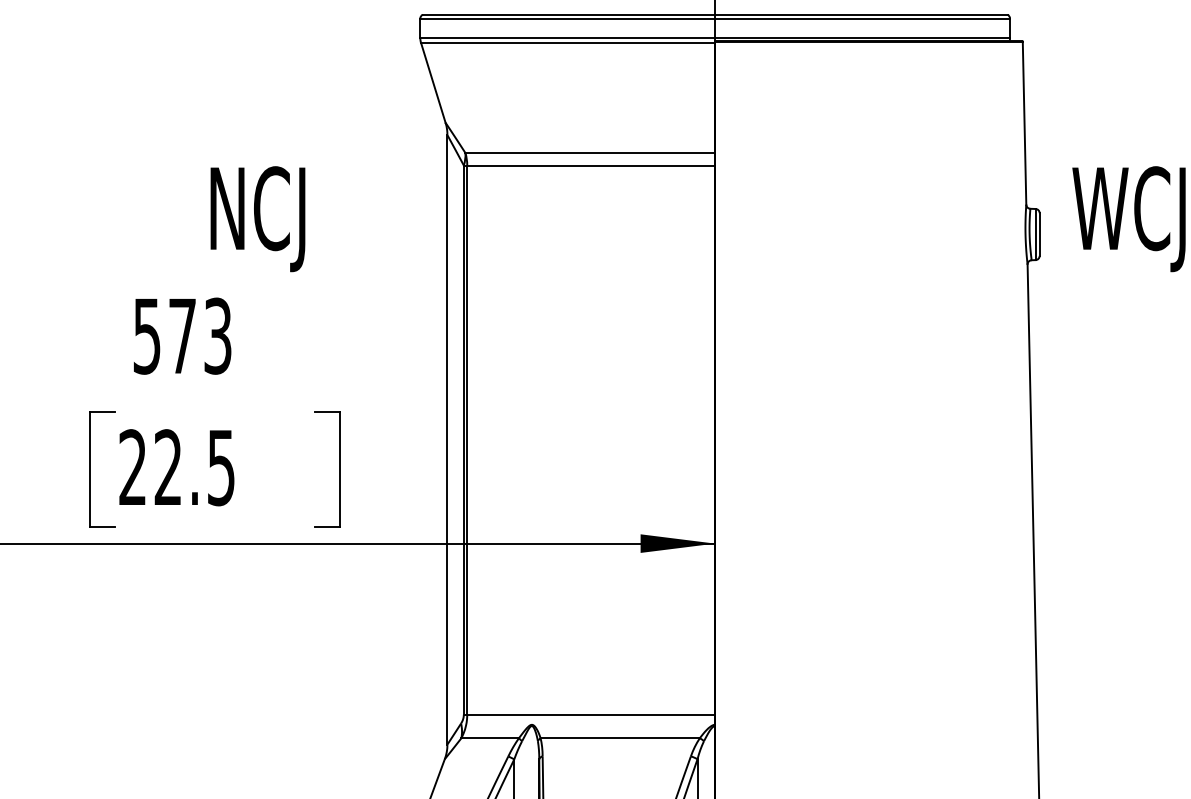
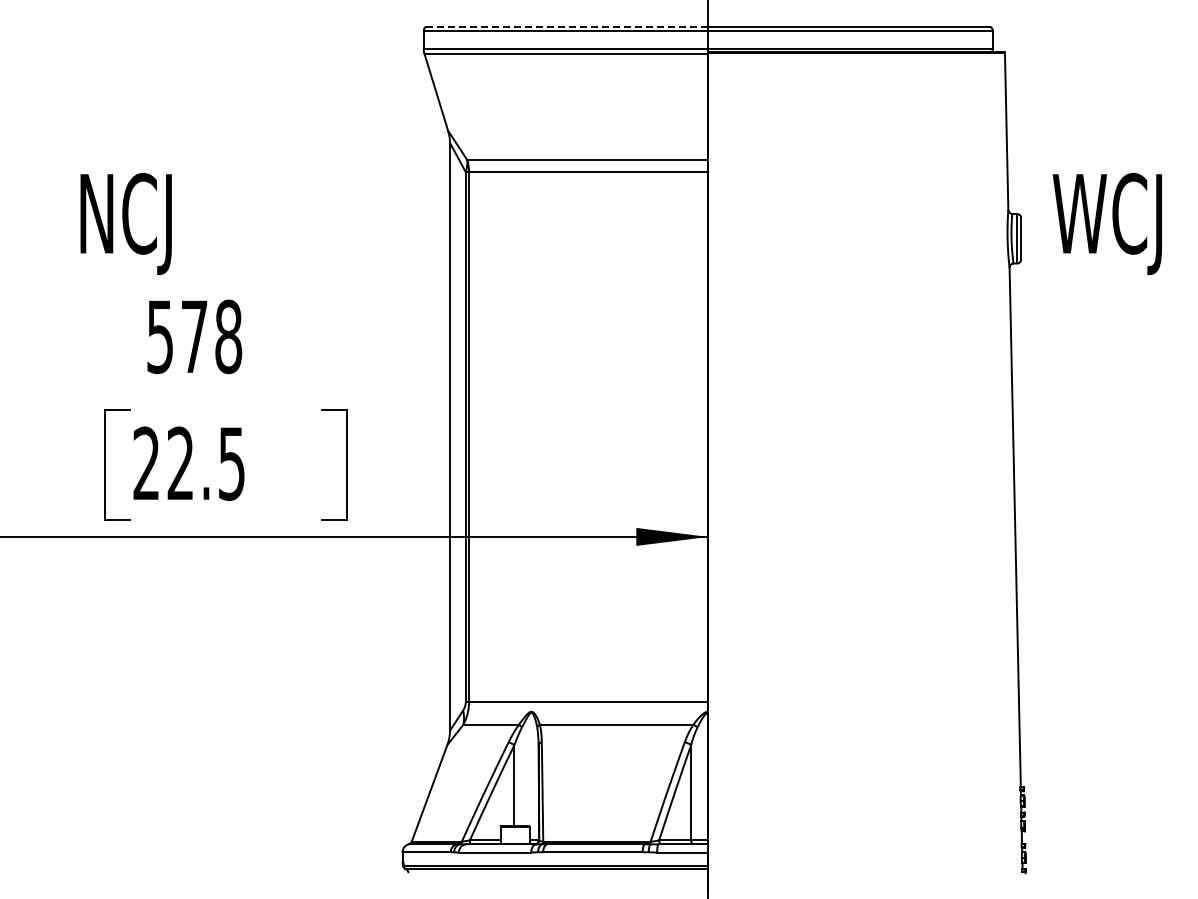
line: (569, 14) -> (567, 26), solid -> dashed
text: (257, 218) -> (125, 223), moved
text: (217, 335) -> (228, 336), 573 -> 578

